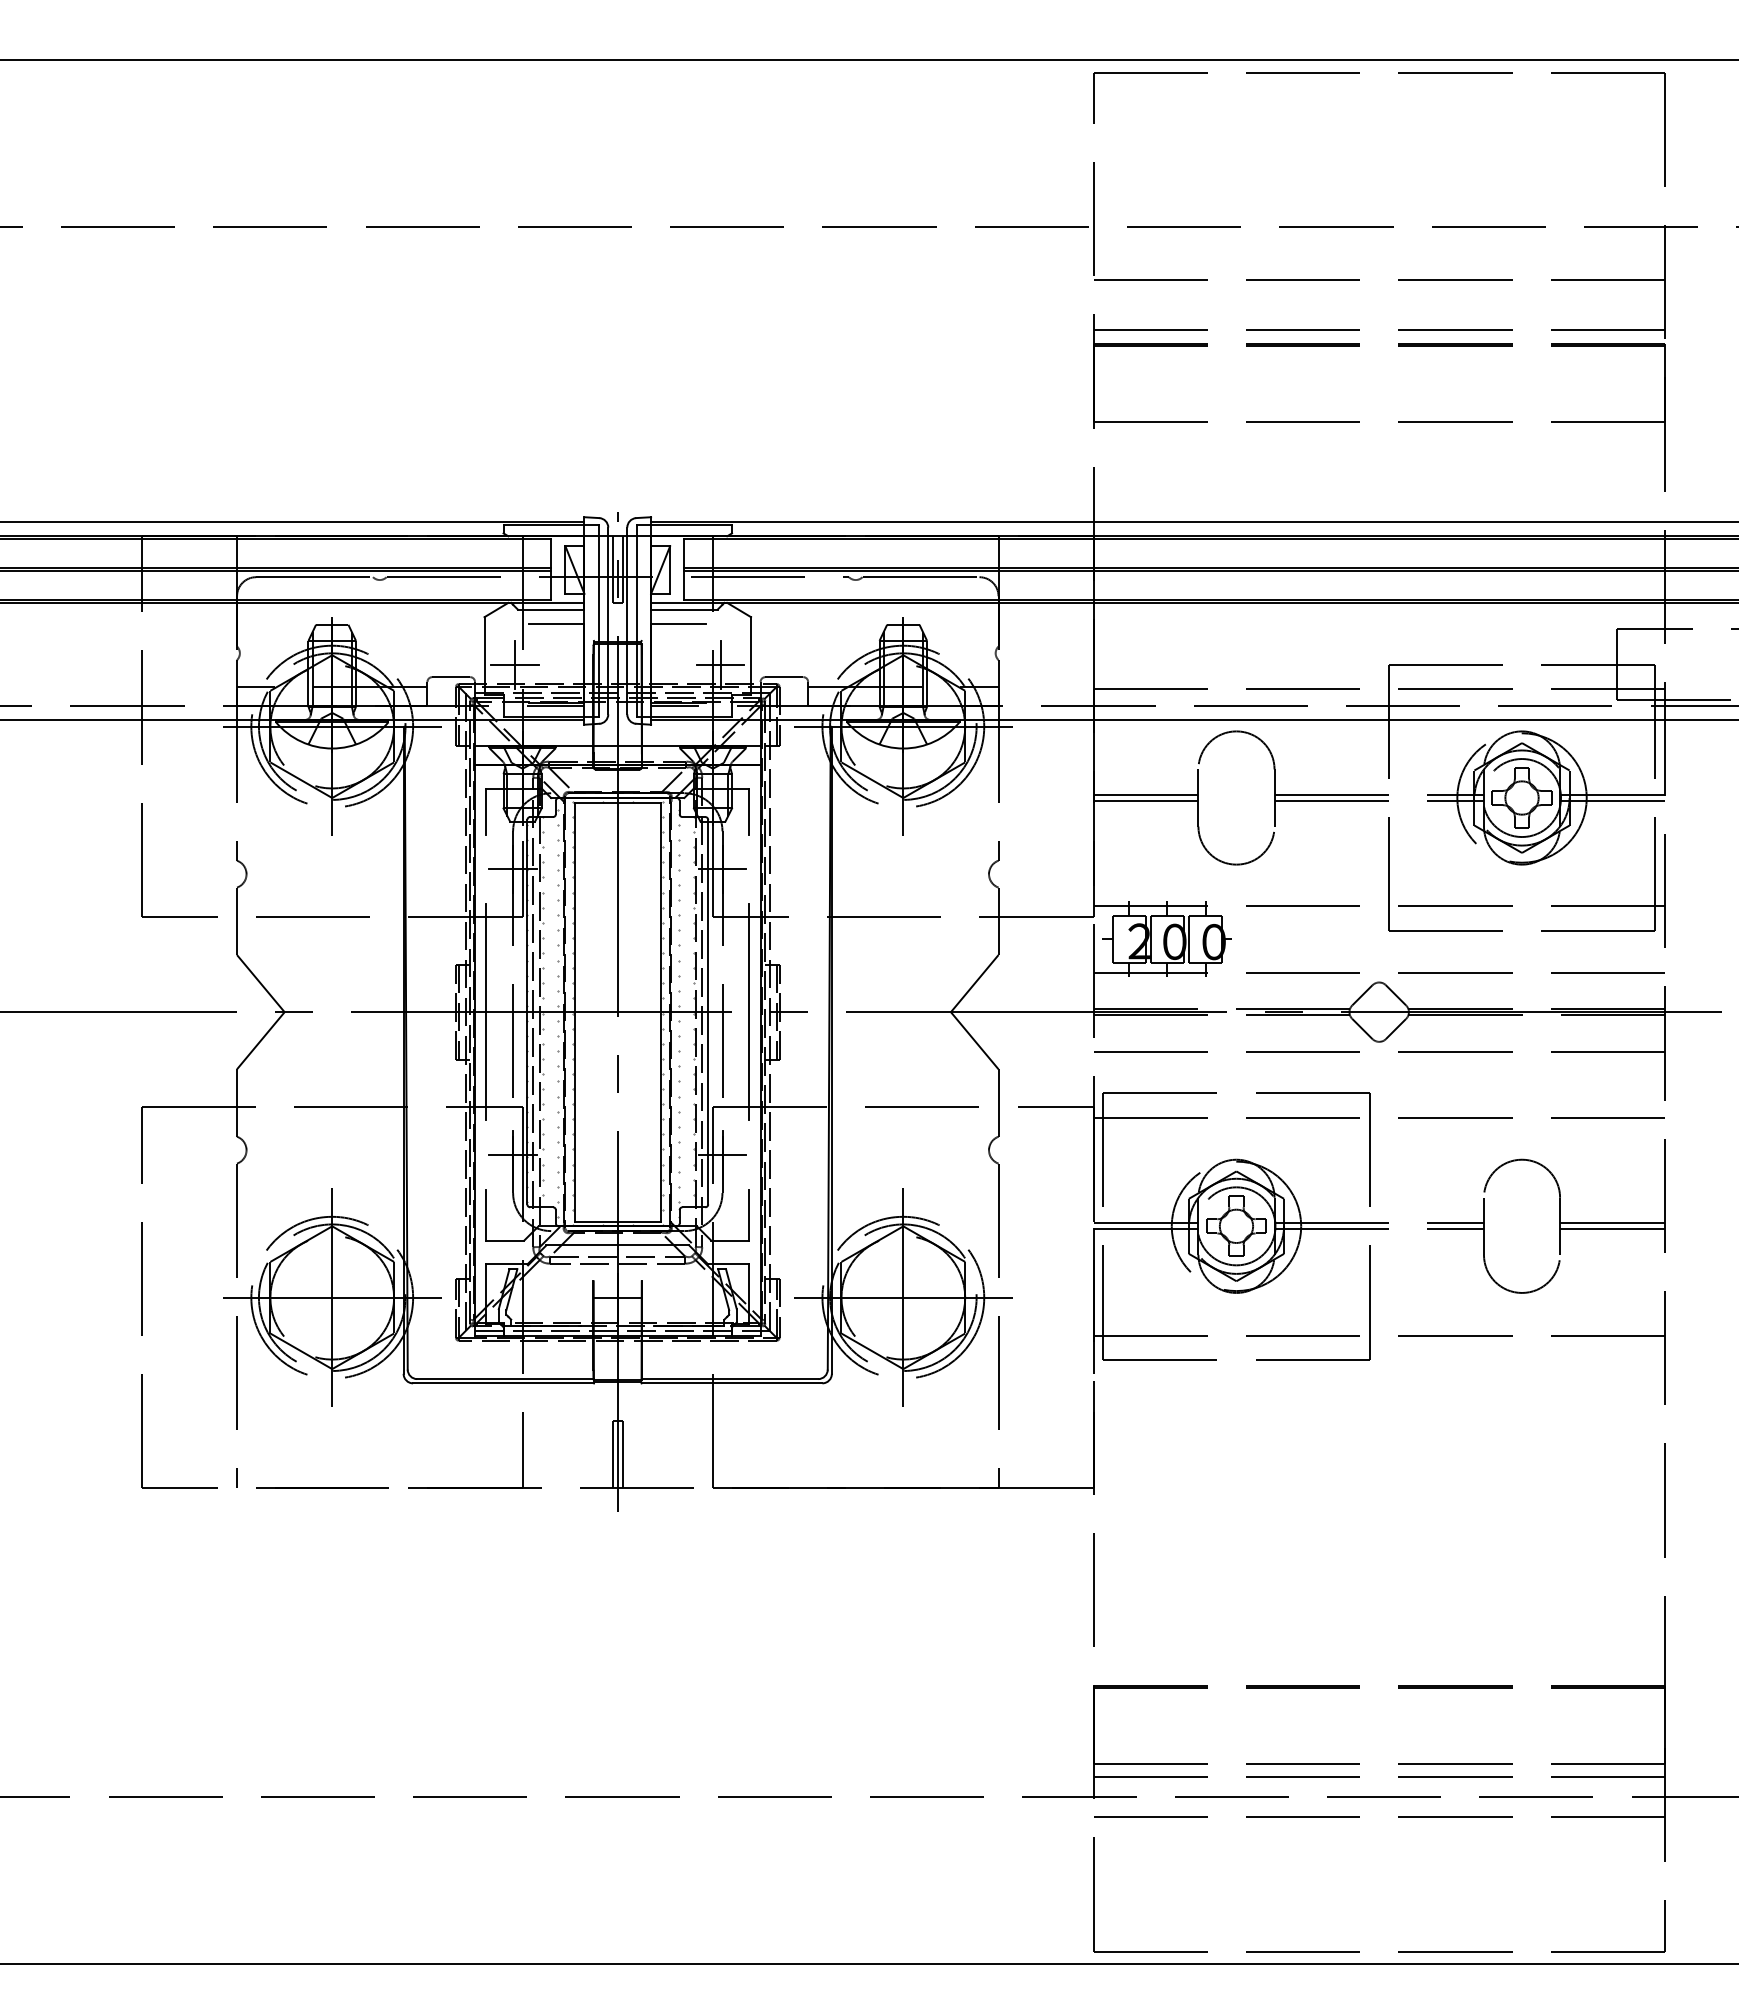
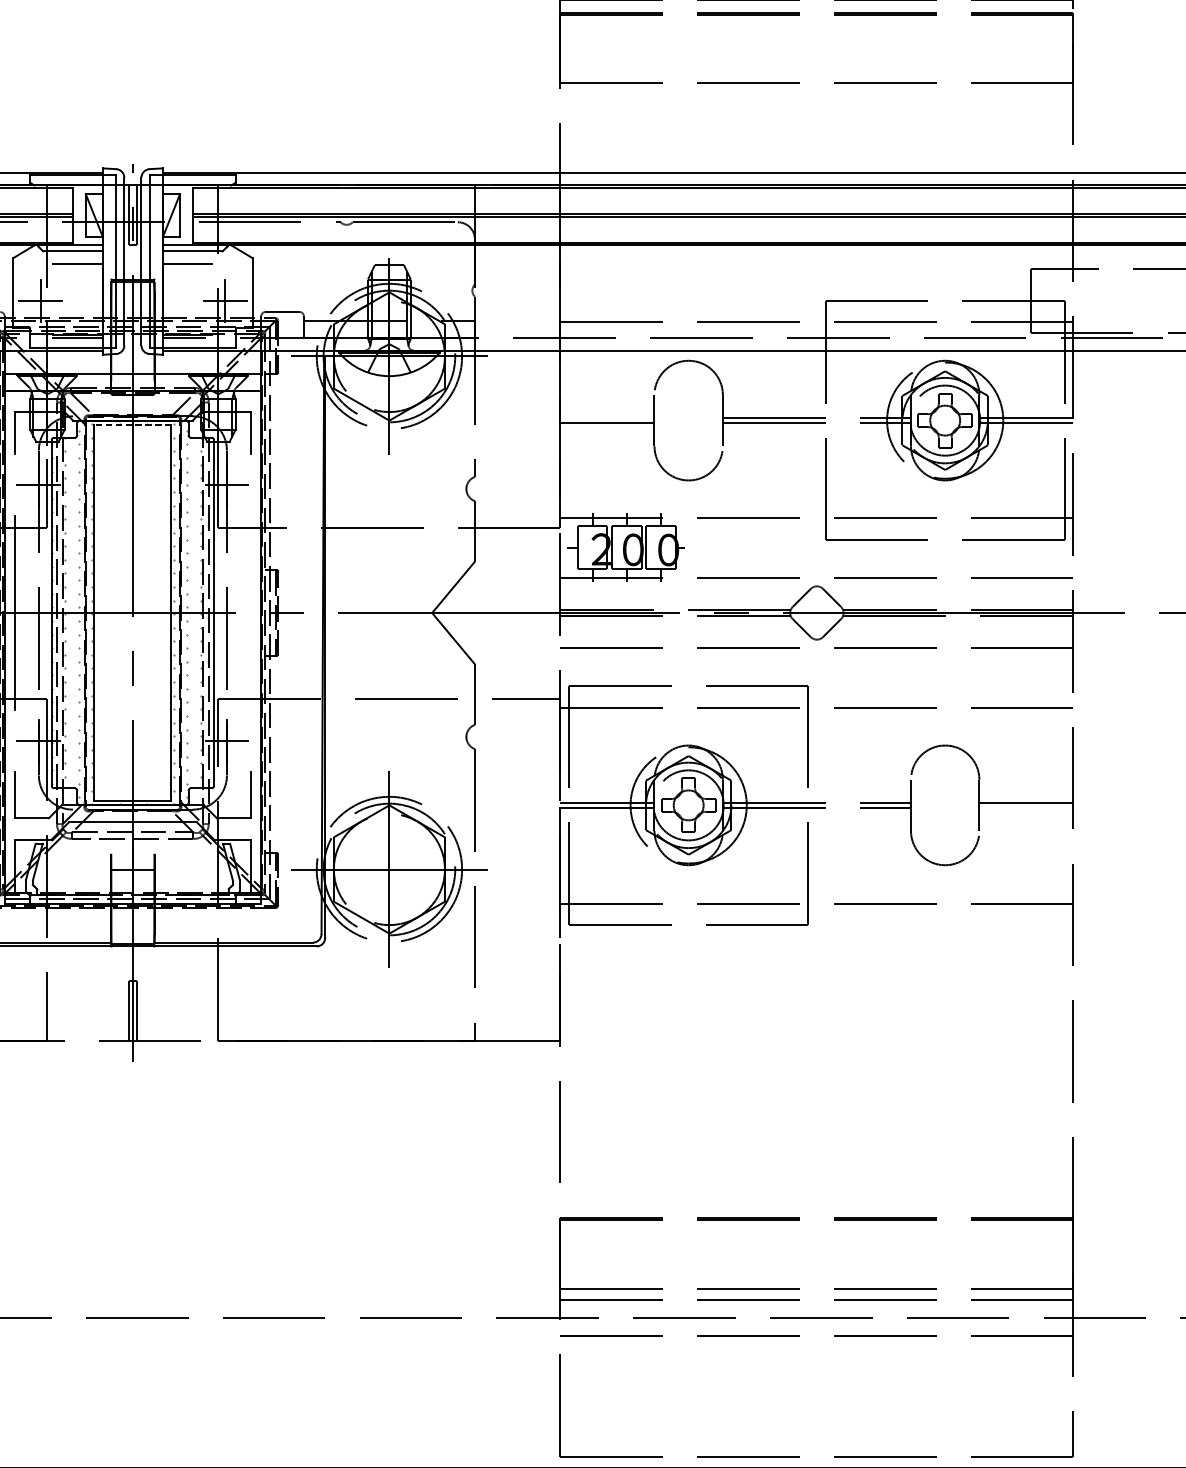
line: (1145, 795) -> (606, 418), removed
line: (617, 802) -> (132, 424), solid -> dashed
line: (749, 1011) -> (251, 612), removed
line: (1612, 1229) -> (1026, 808), removed

